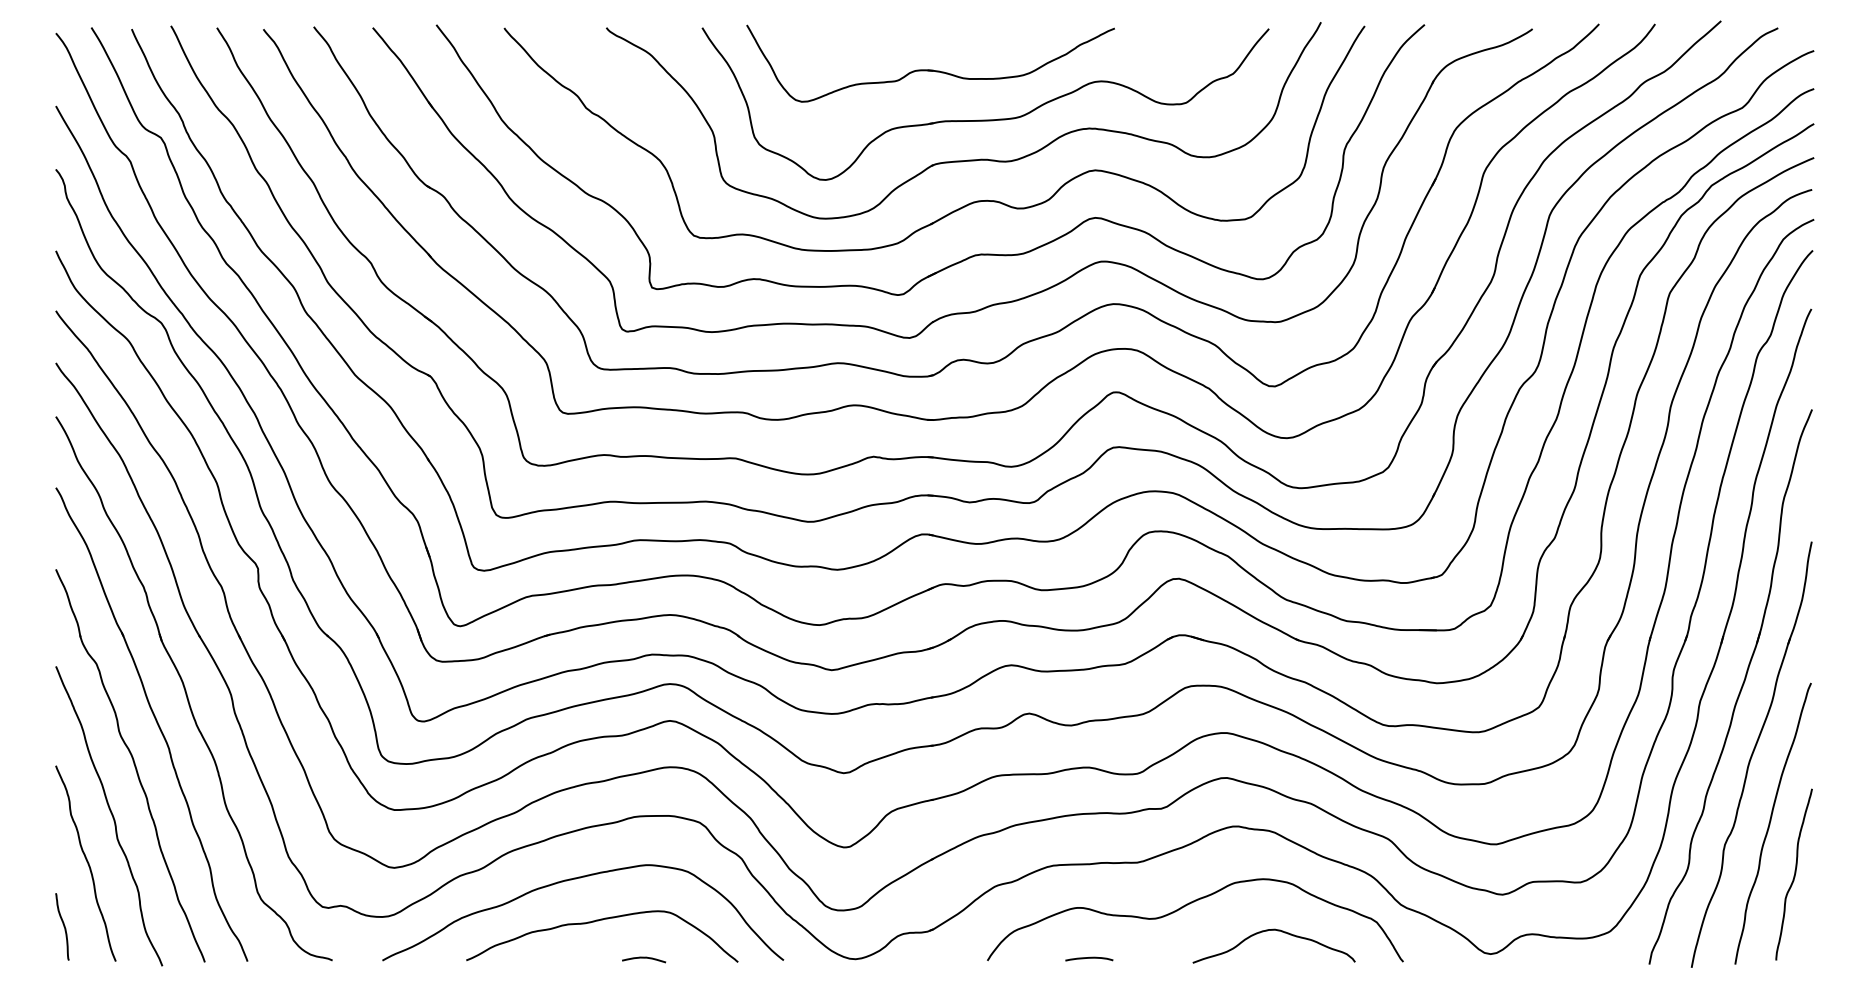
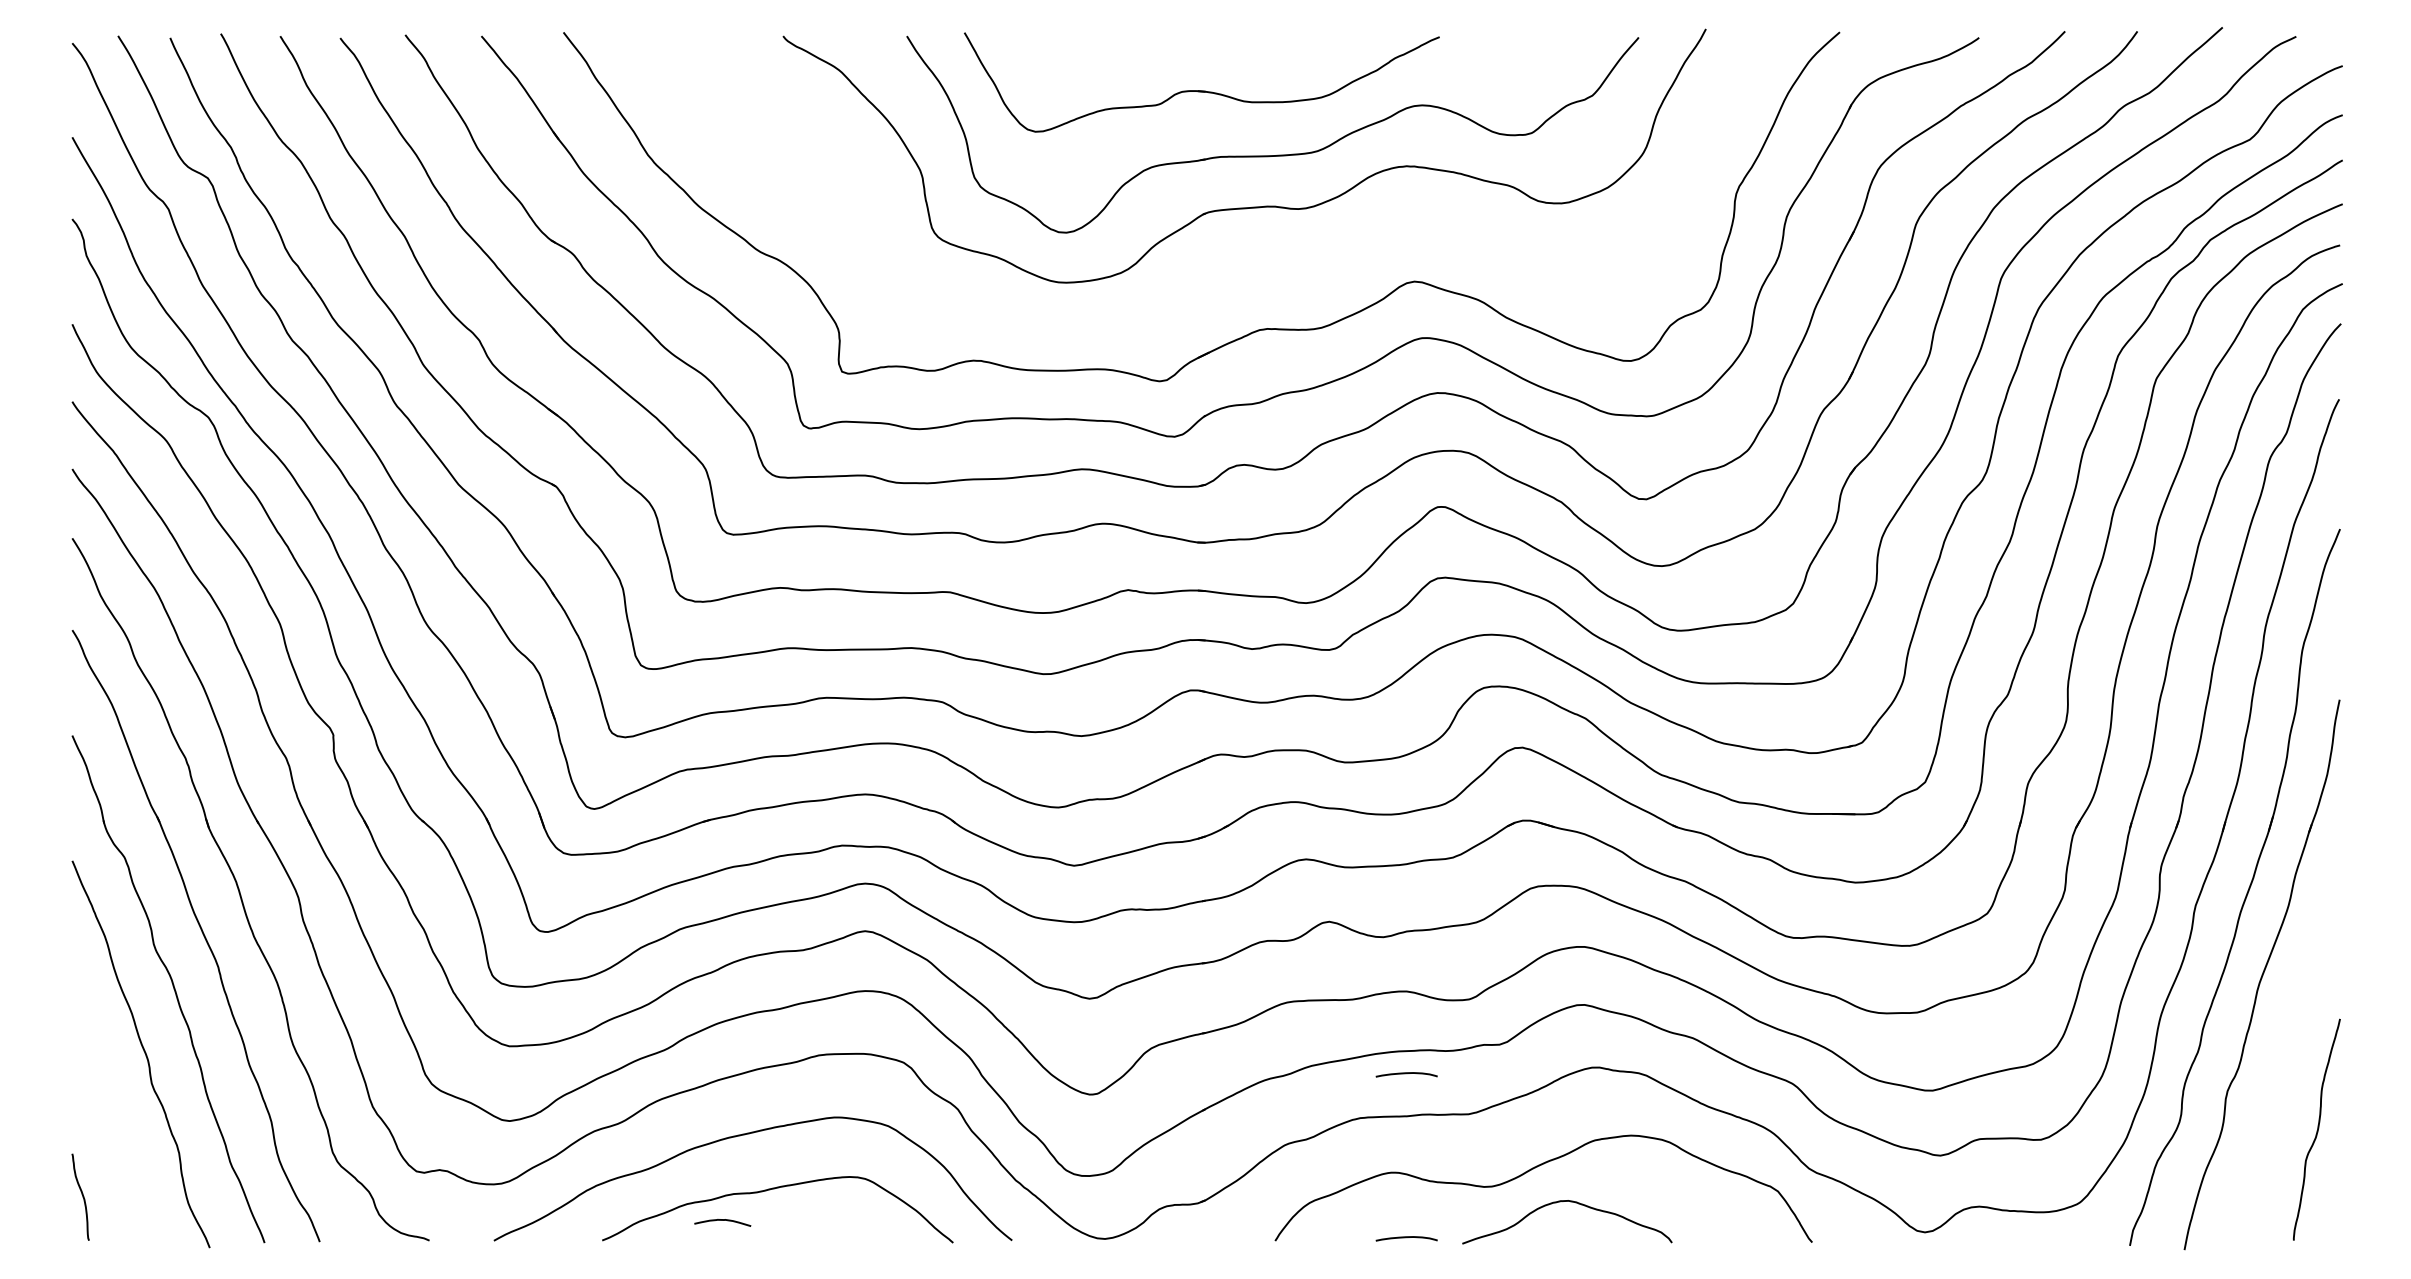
part: (966, 204) -> (1248, 264), removed
curve: (1770, 823) -> (2286, 1063), removed
curve: (1089, 831) -> (1406, 1074), added
curve: (87, 862) -> (112, 1114), removed
curve: (1276, 930) -> (1570, 1202), moved
curve: (643, 958) -> (722, 1220), moved

